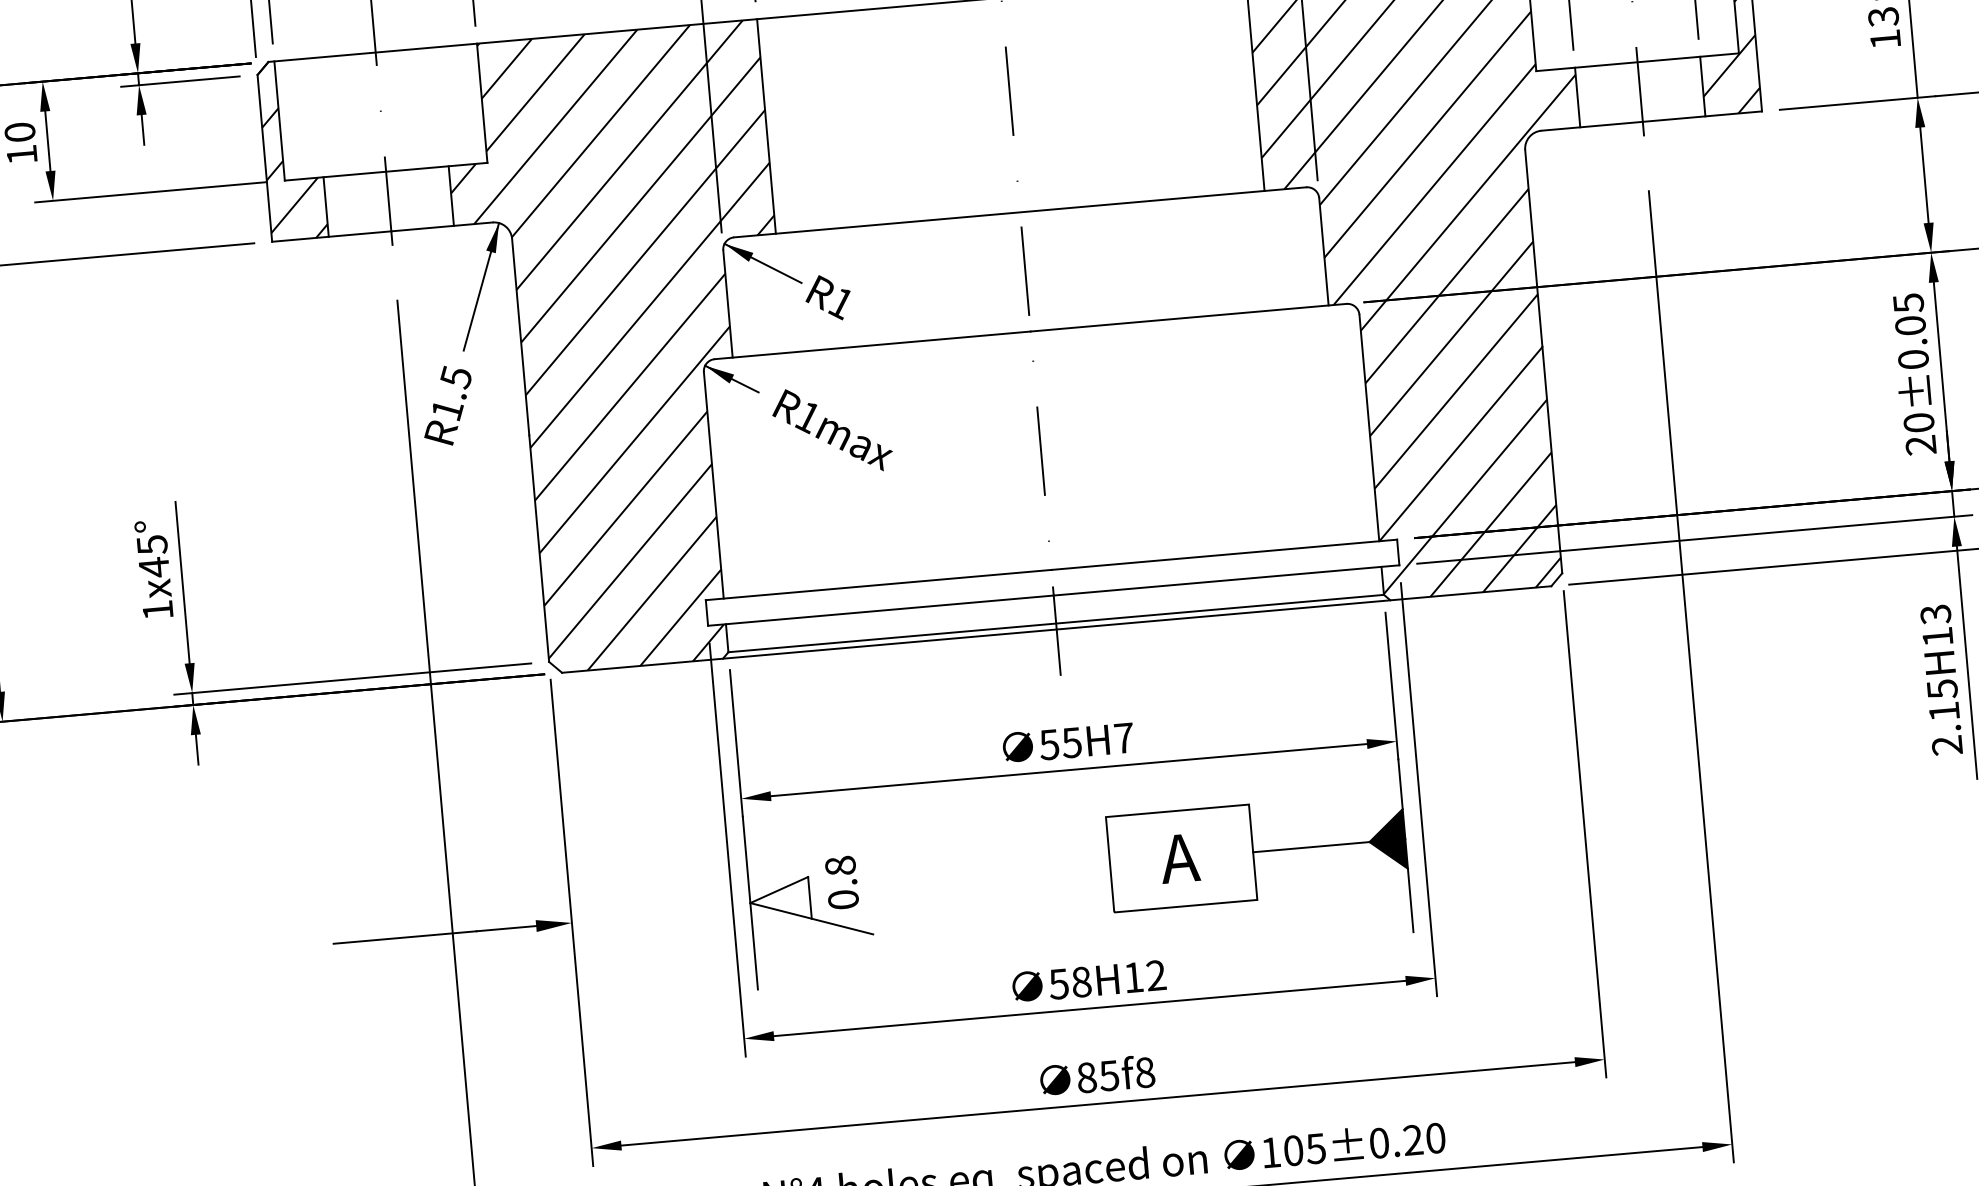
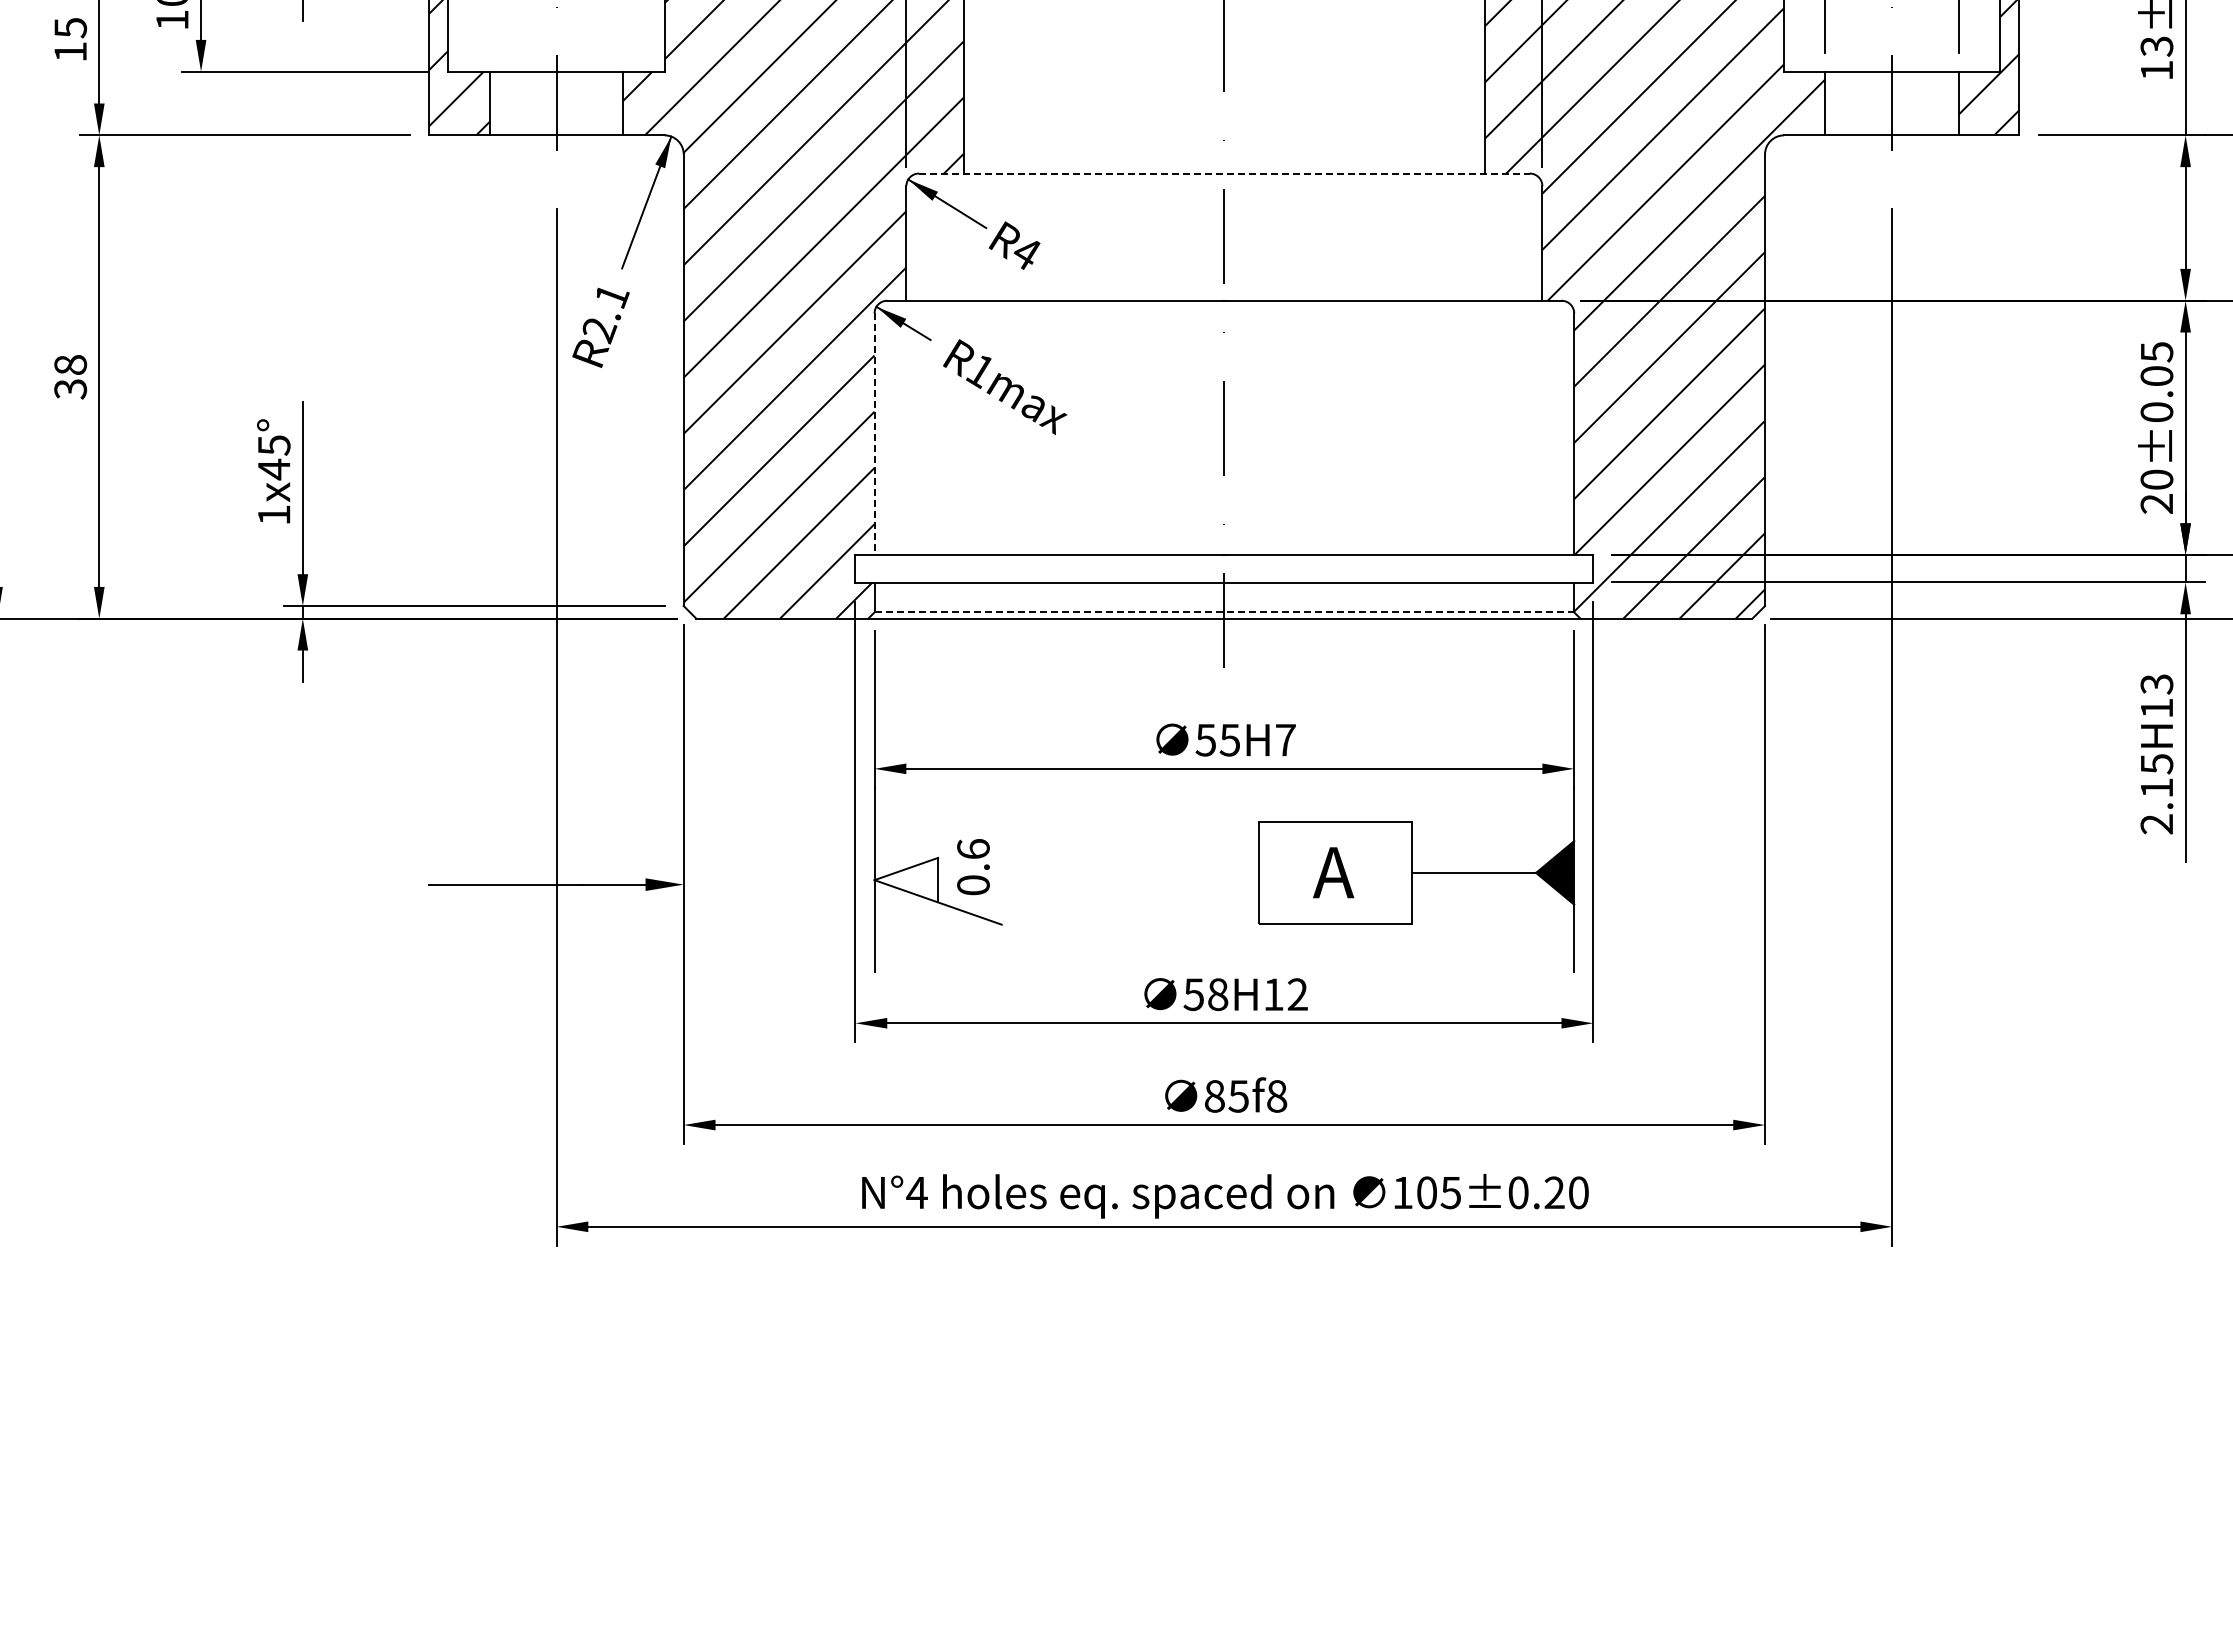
line: (1020, 212) -> (1224, 173), solid -> dashed
text: (840, 304) -> (1025, 254), R1 -> R4
text: (451, 394) -> (605, 313), R1.5 -> R2.1
line: (713, 485) -> (874, 434), solid -> dashed
line: (1056, 623) -> (1224, 612), solid -> dashed
text: (840, 866) -> (973, 849), 0.8 -> 0.6

